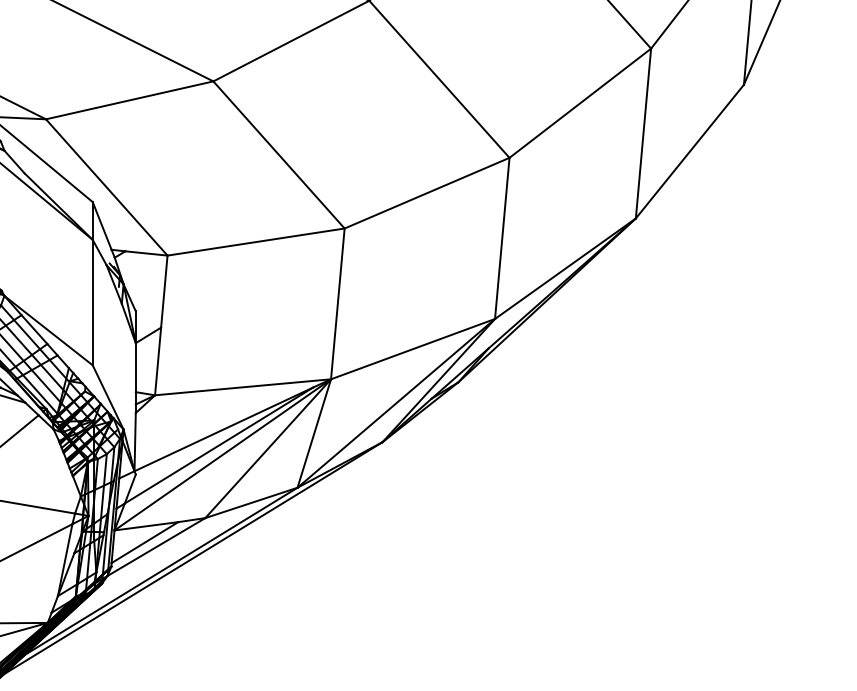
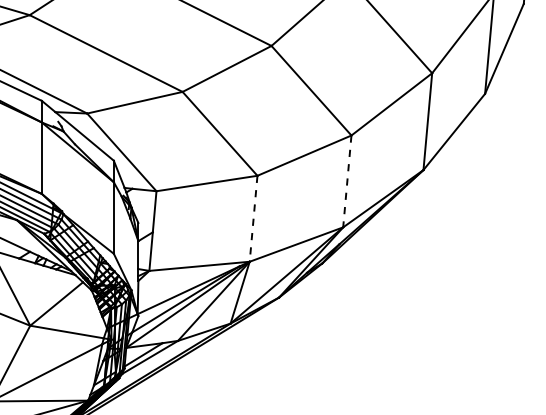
line: (502, 238) -> (347, 181), solid -> dashed
line: (337, 305) -> (253, 219), solid -> dashed

